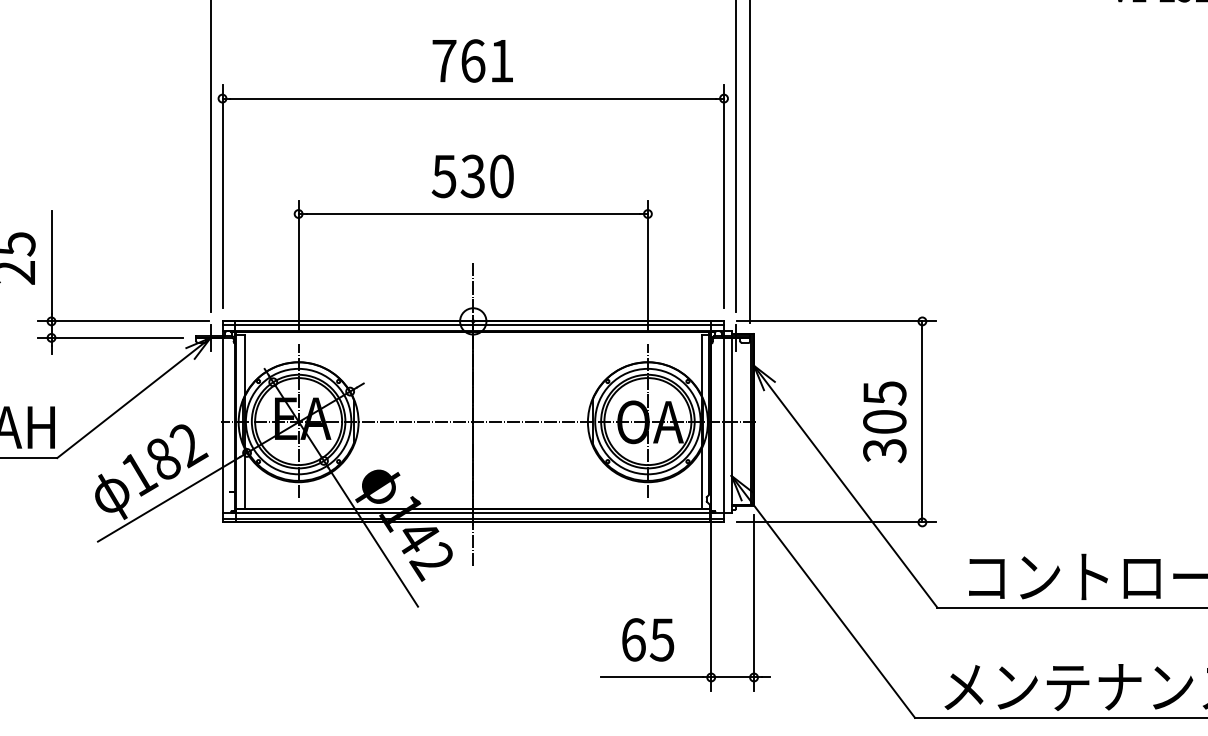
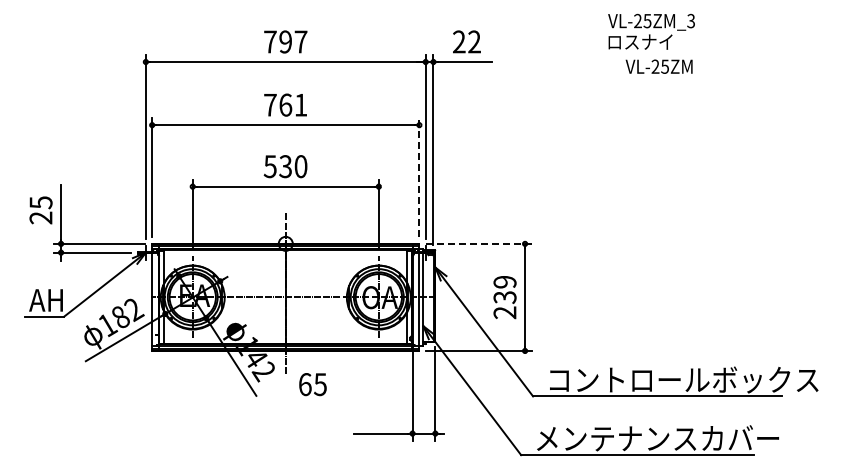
line: (724, 196) -> (419, 177), solid -> dashed
line: (836, 320) -> (479, 243), solid -> dashed
text: (883, 422) -> (504, 297), 305 -> 239
text: (647, 639) -> (312, 384), moved

